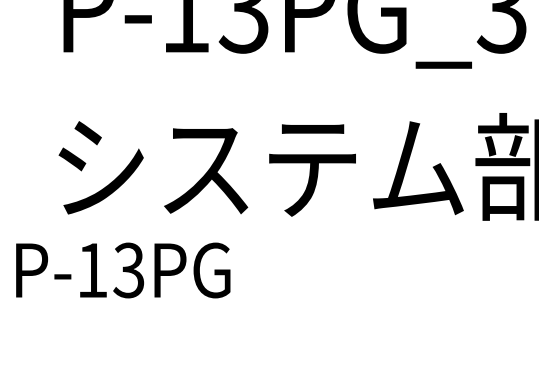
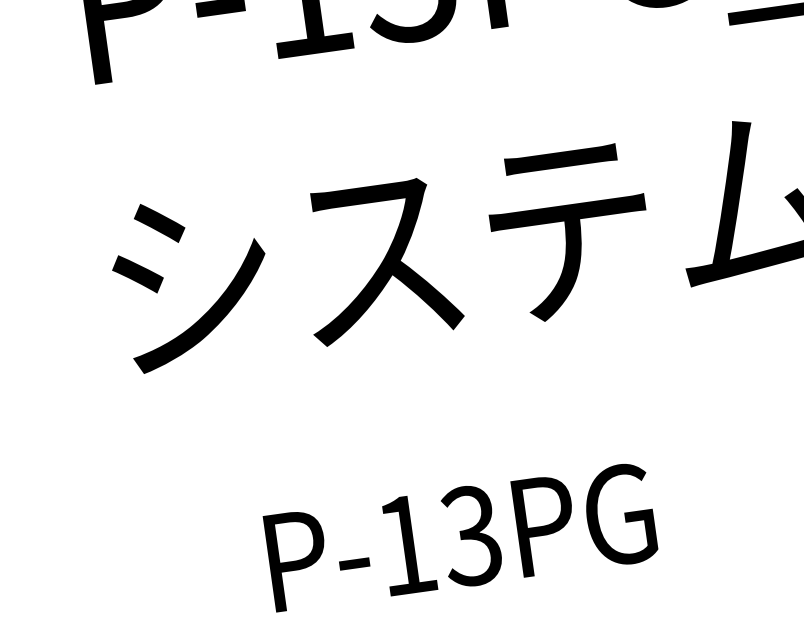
text: (123, 270) -> (461, 537), moved

